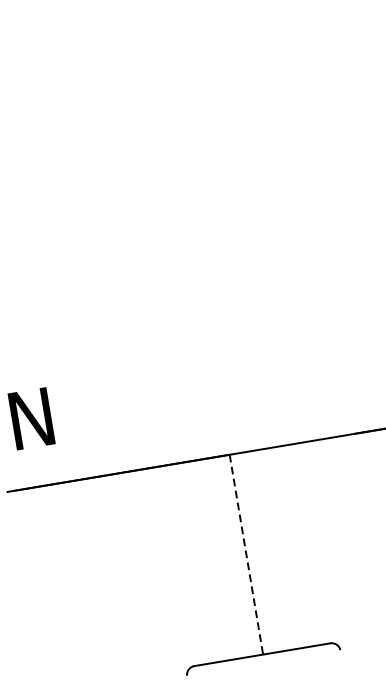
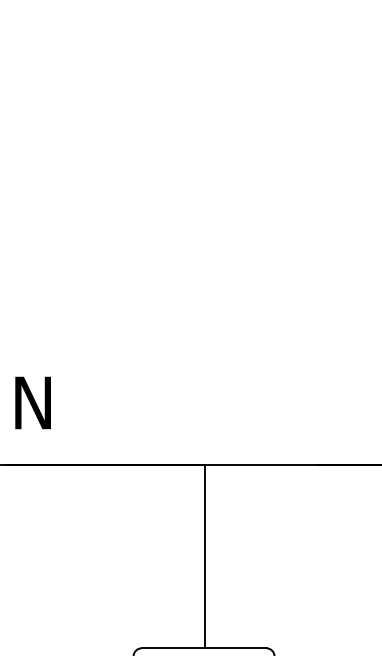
line: (246, 554) -> (204, 556), dashed -> solid

